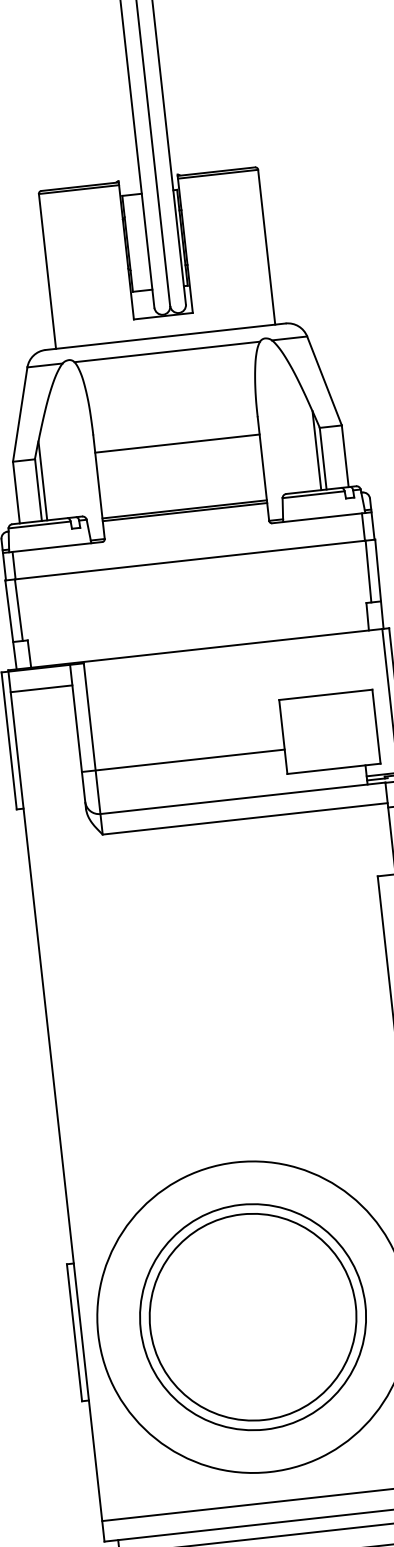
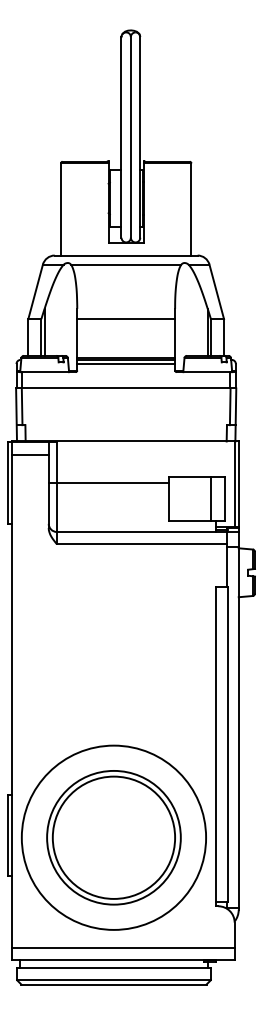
line: (186, 519) -> (126, 364), added
line: (354, 729) -> (211, 498), added
line: (182, 761) -> (108, 483), moved

